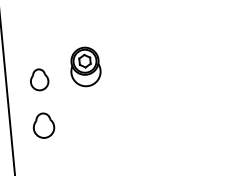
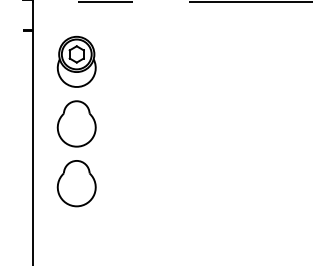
part: (85, 66) -> (76, 61), moved
part: (39, 79) -> (76, 123), size x1.67
part: (43, 125) -> (76, 183), size x1.43

